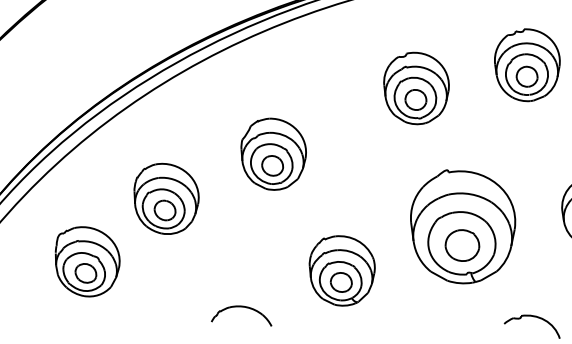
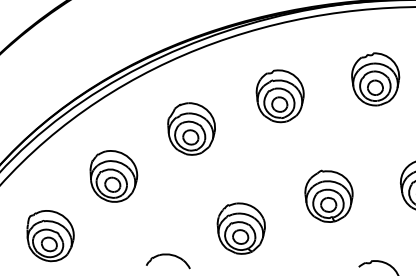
part: (415, 88) -> (279, 96), moved
part: (273, 153) -> (191, 128), moved
part: (462, 225) -> (328, 195), size x0.62
part: (87, 262) -> (50, 236), moved

